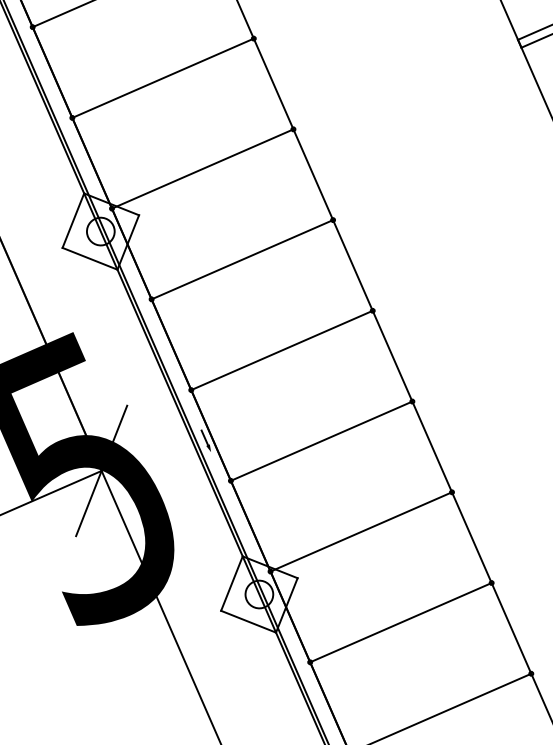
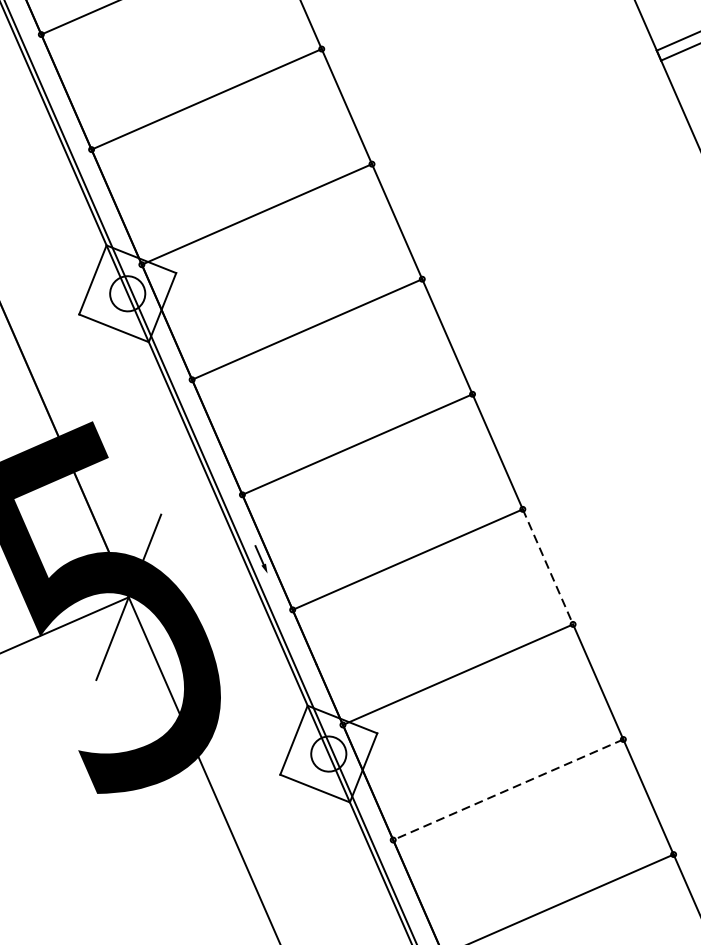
line: (432, 446) -> (548, 566), solid -> dashed
line: (400, 622) -> (507, 789), solid -> dashed

